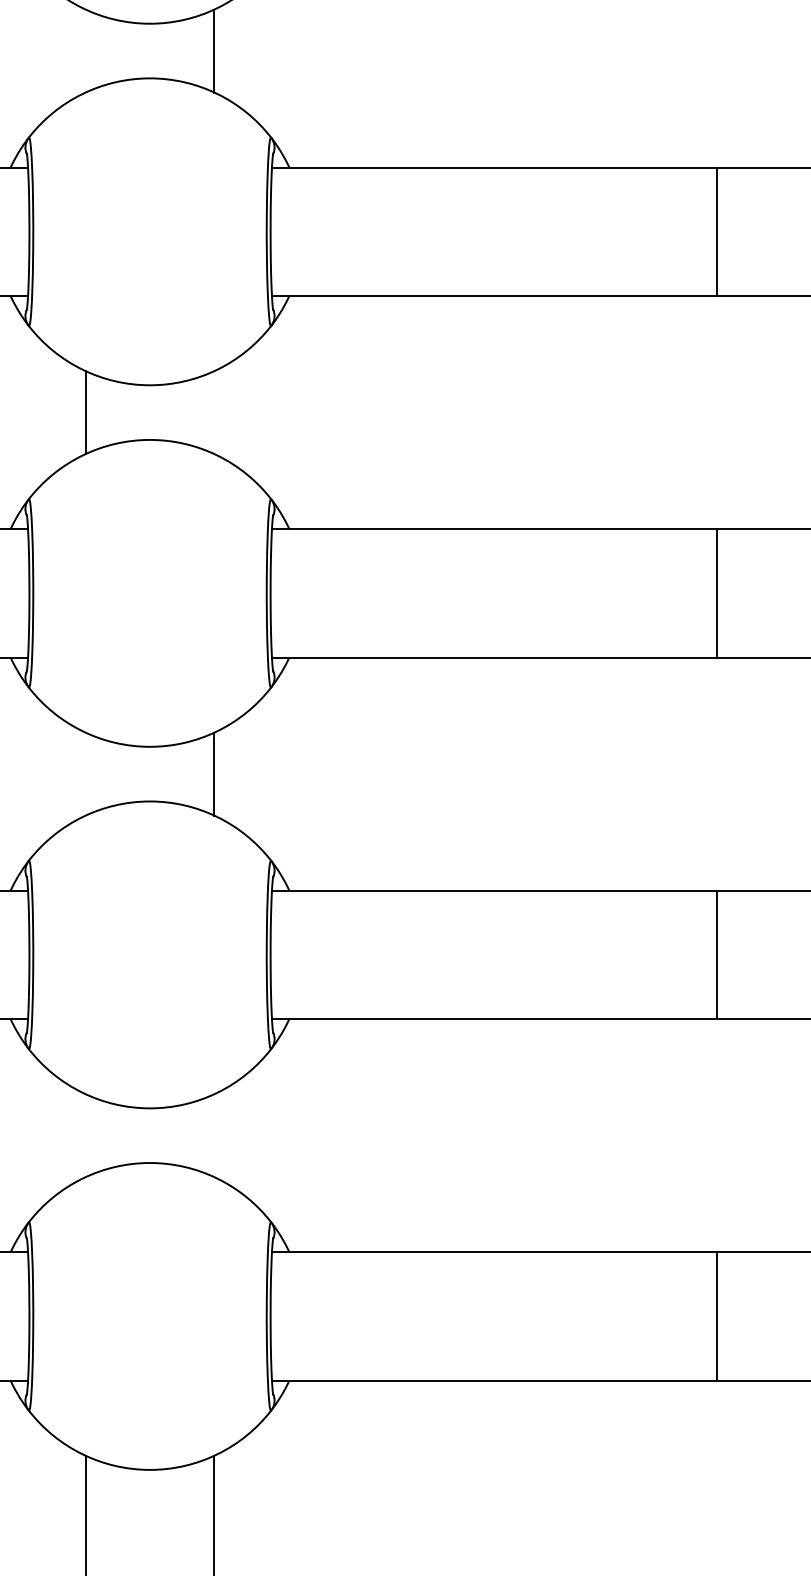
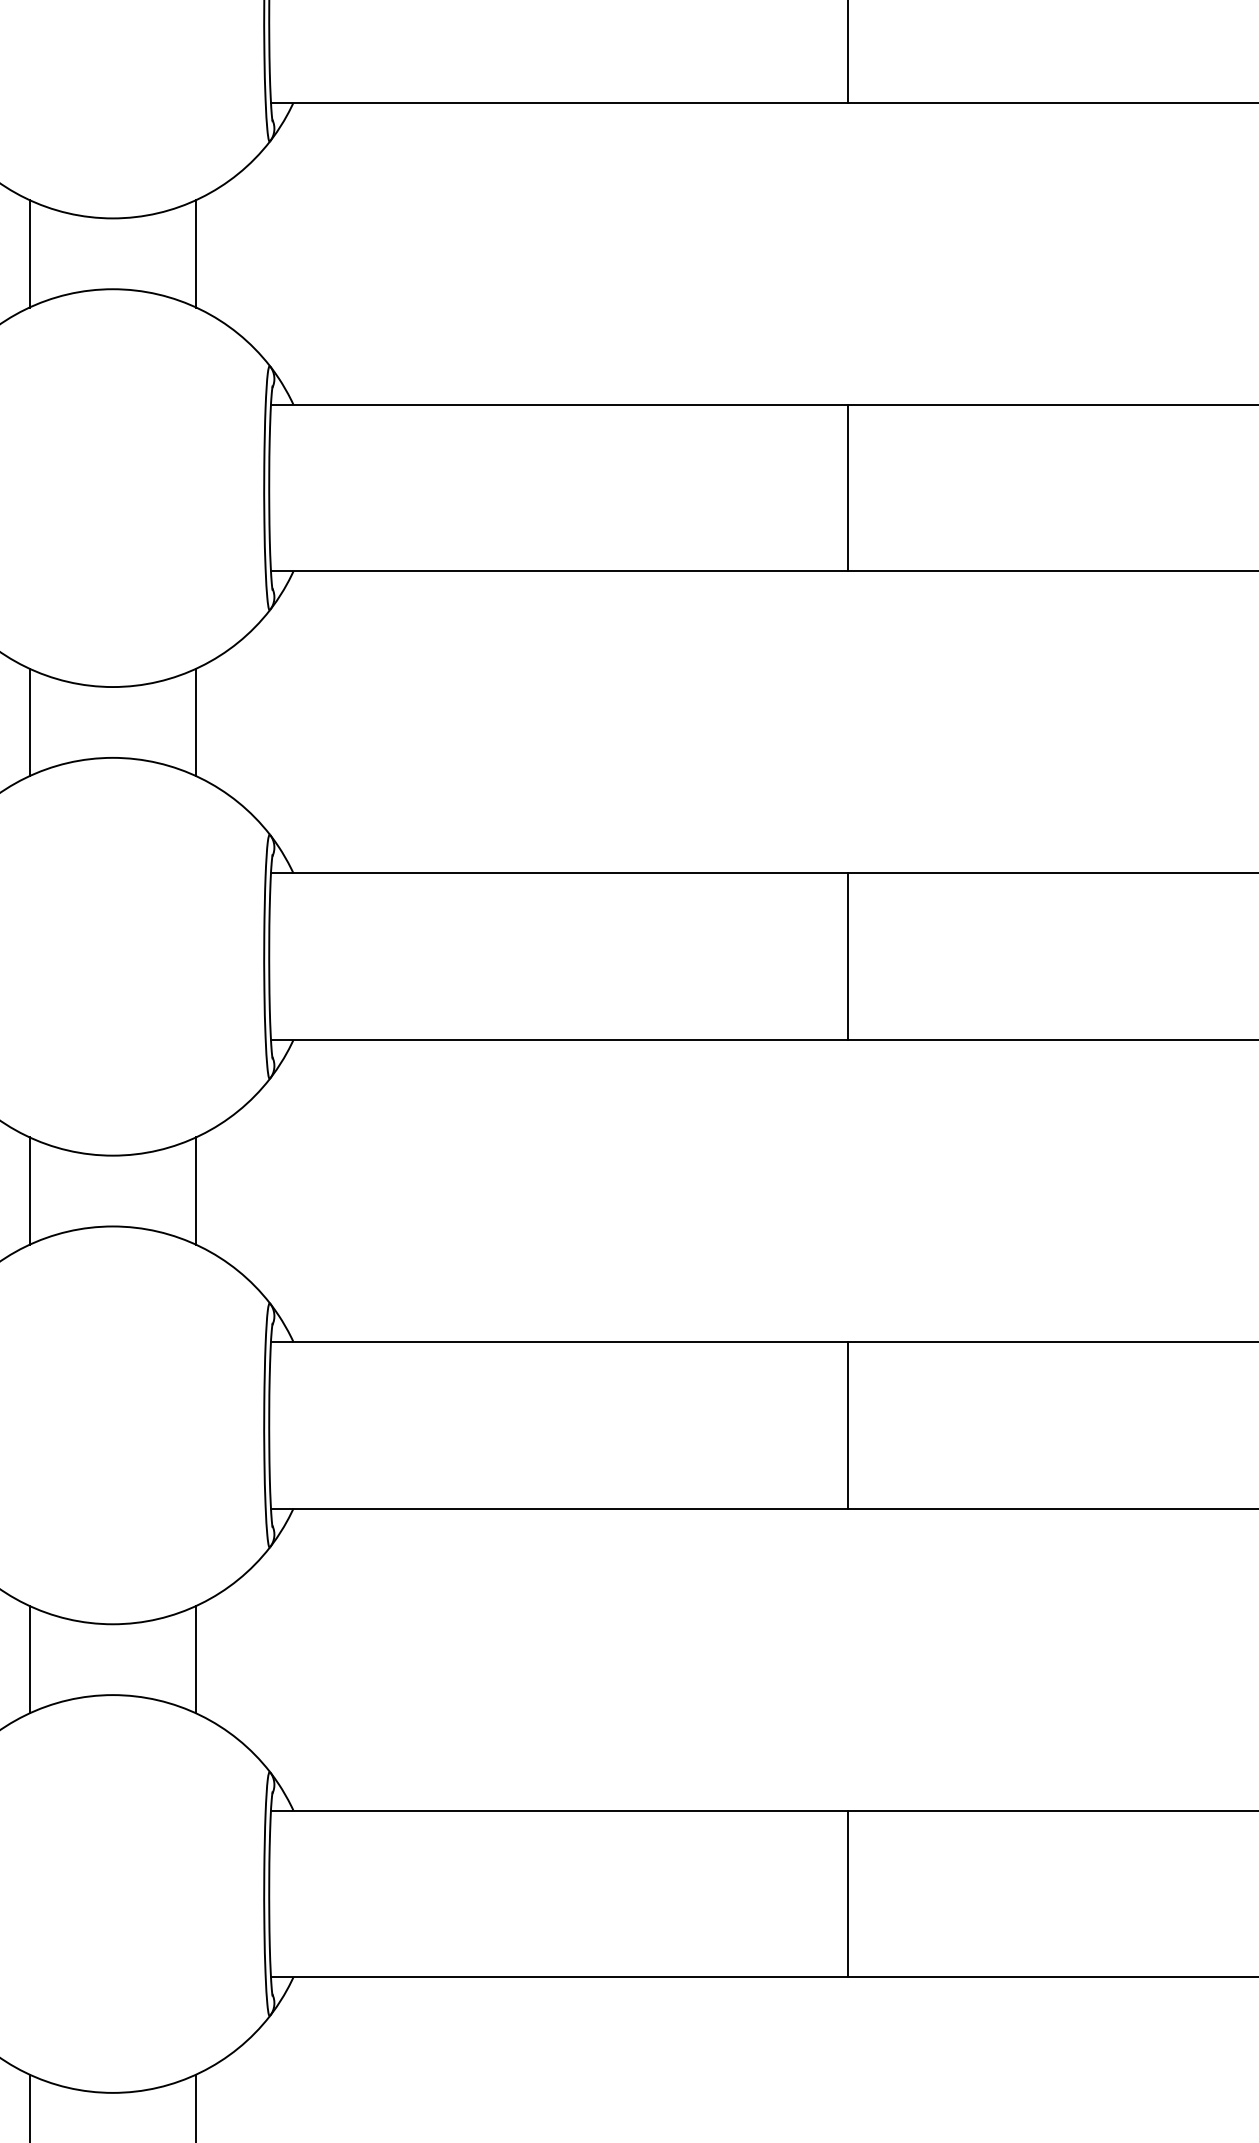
line: (85, 50) -> (29, 253), added
line: (214, 412) -> (196, 722), added
line: (85, 773) -> (29, 1190), added
line: (85, 1135) -> (29, 1659), added
line: (214, 1135) -> (196, 1659), added

